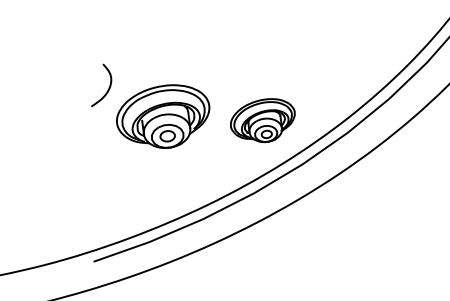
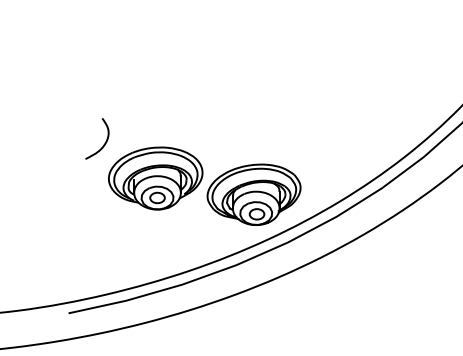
part: (262, 120) -> (253, 194), size x1.43

